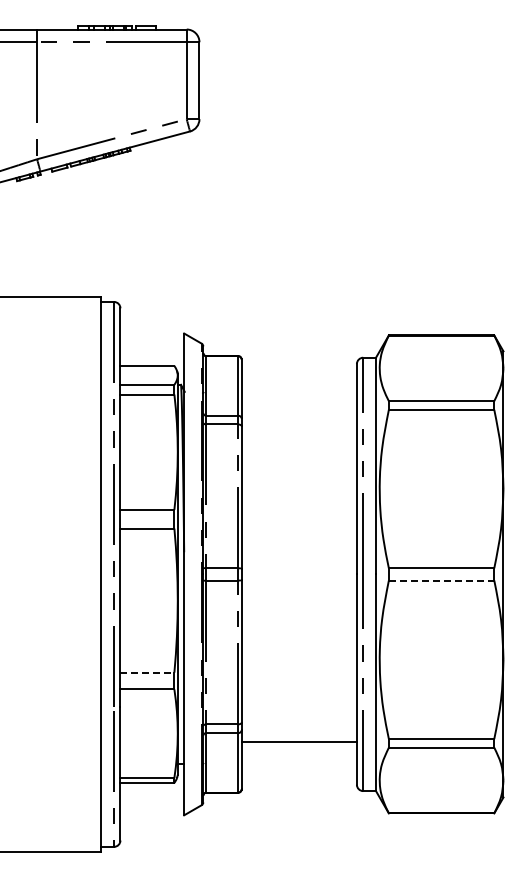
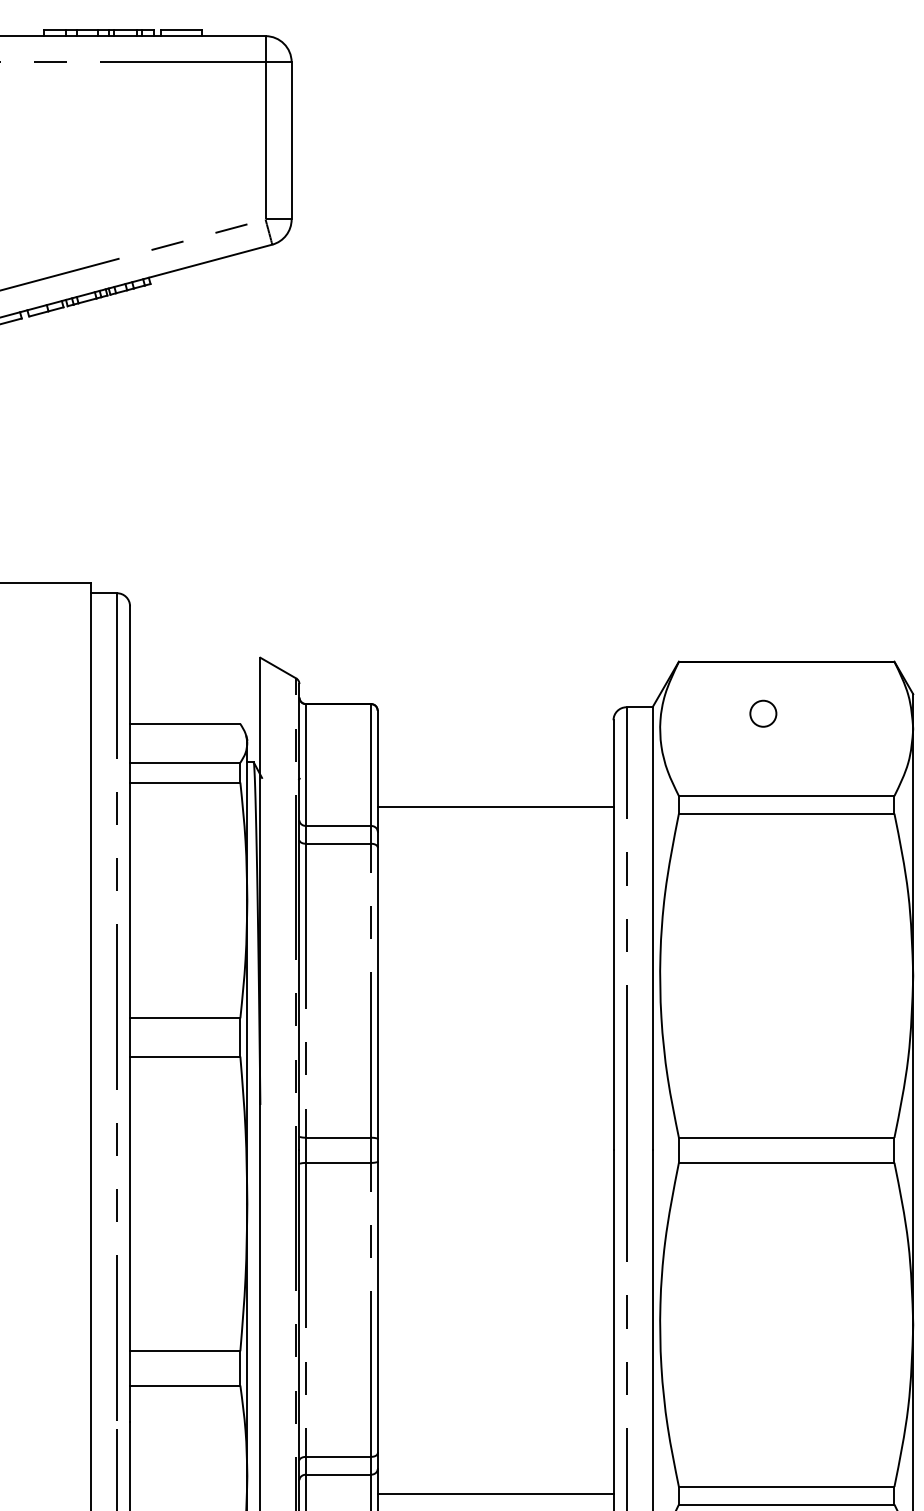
circle: (430, 360) -> (764, 712), added
line: (298, 406) -> (494, 806), added
line: (441, 580) -> (786, 1162), dashed -> solid
line: (147, 672) -> (185, 1350), dashed -> solid

